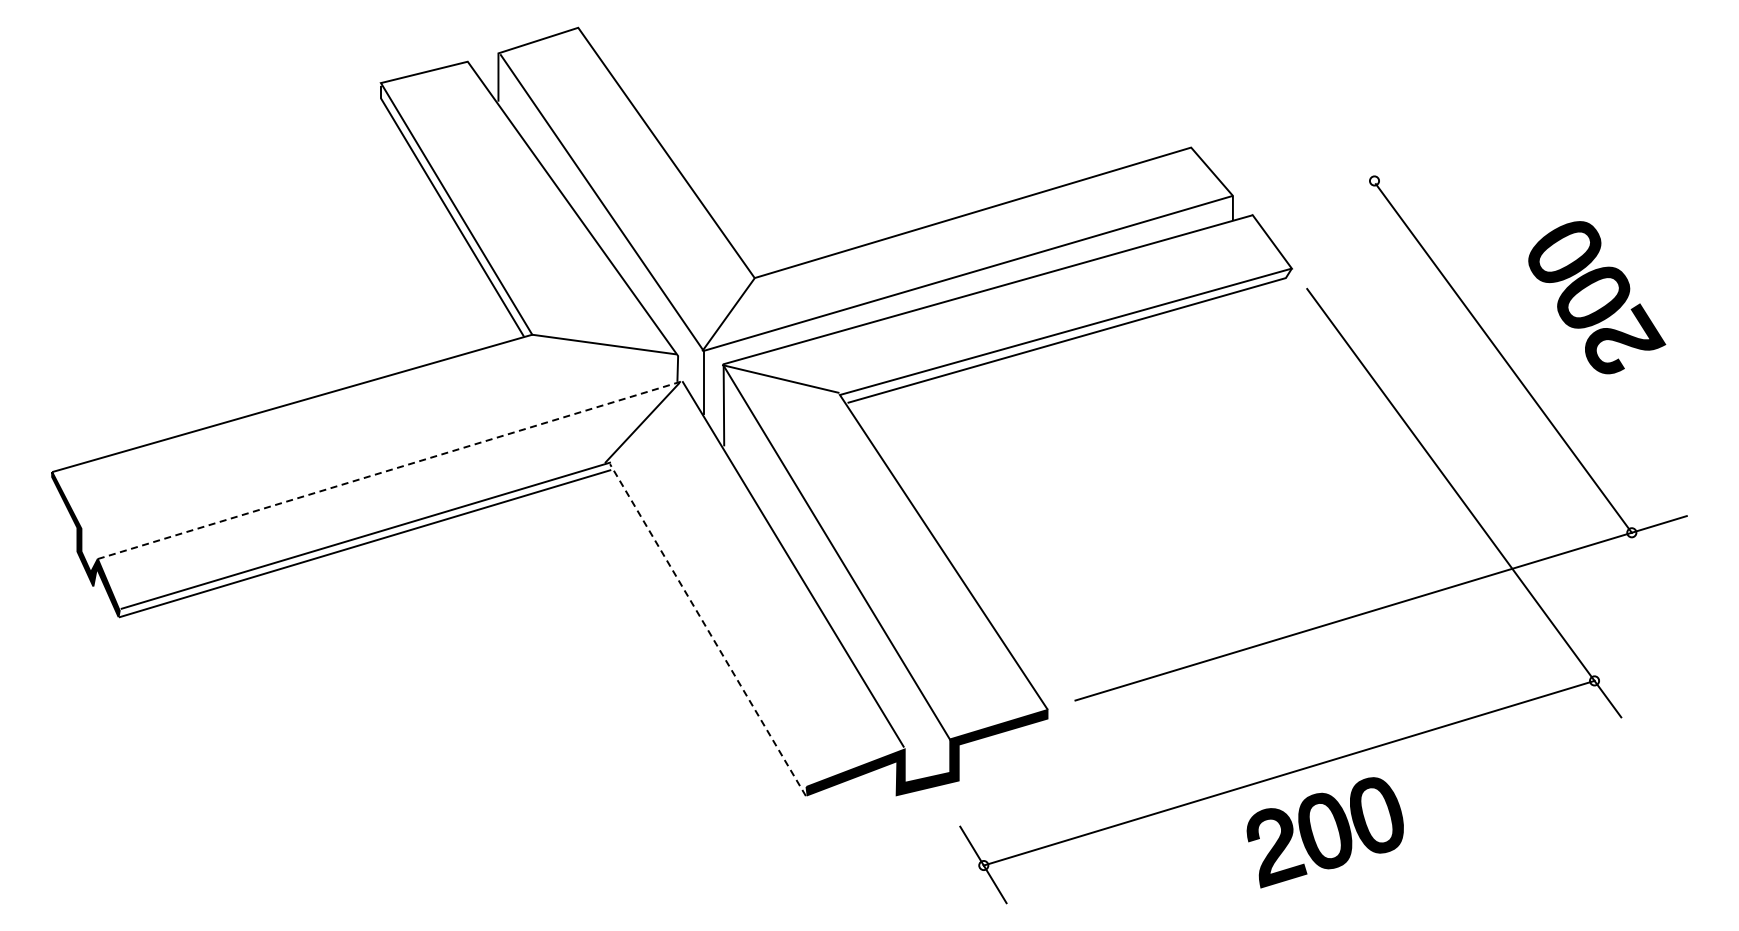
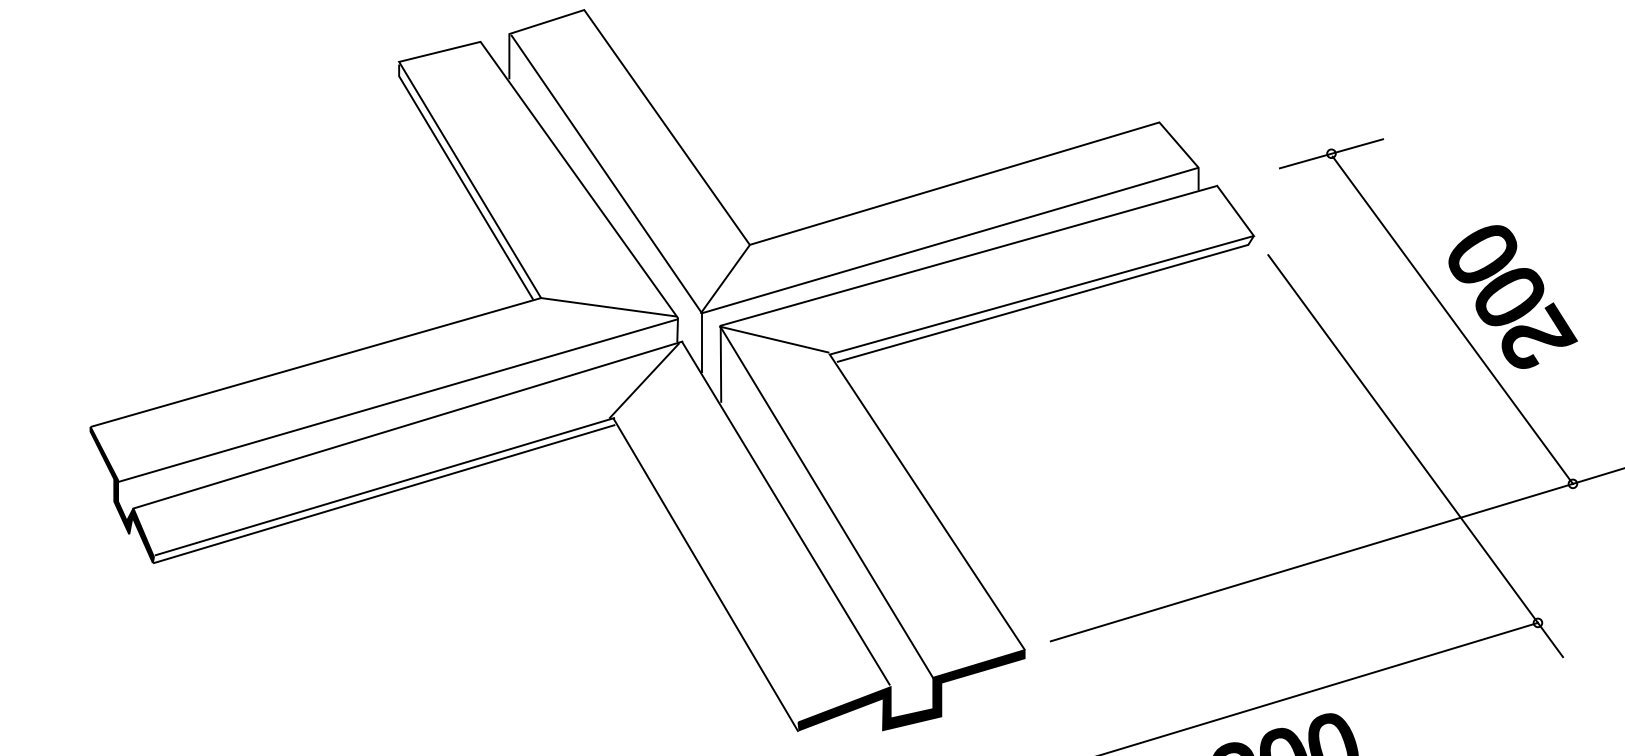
line: (1374, 180) -> (1331, 153), added
part: (1597, 297) -> (1513, 296), moved
line: (379, 443) -> (397, 400), added
line: (390, 470) -> (408, 425), dashed -> solid
line: (707, 630) -> (705, 575), dashed -> solid

